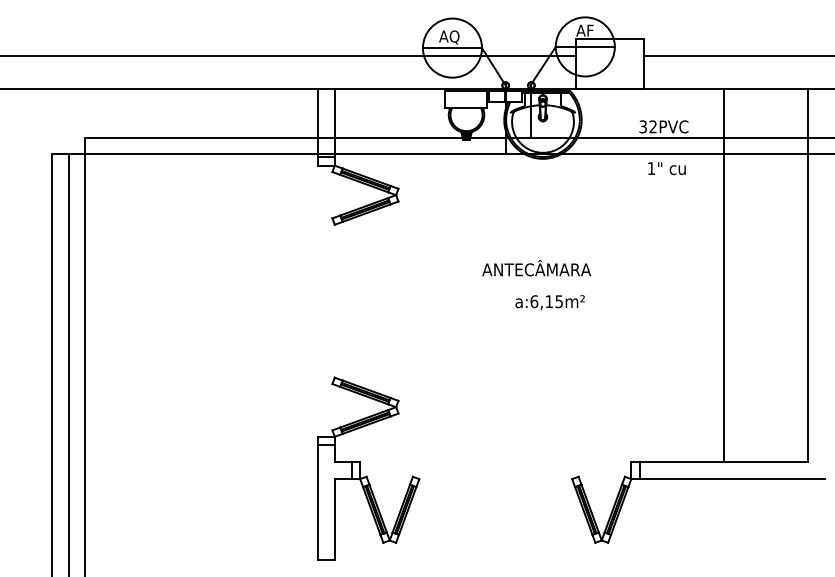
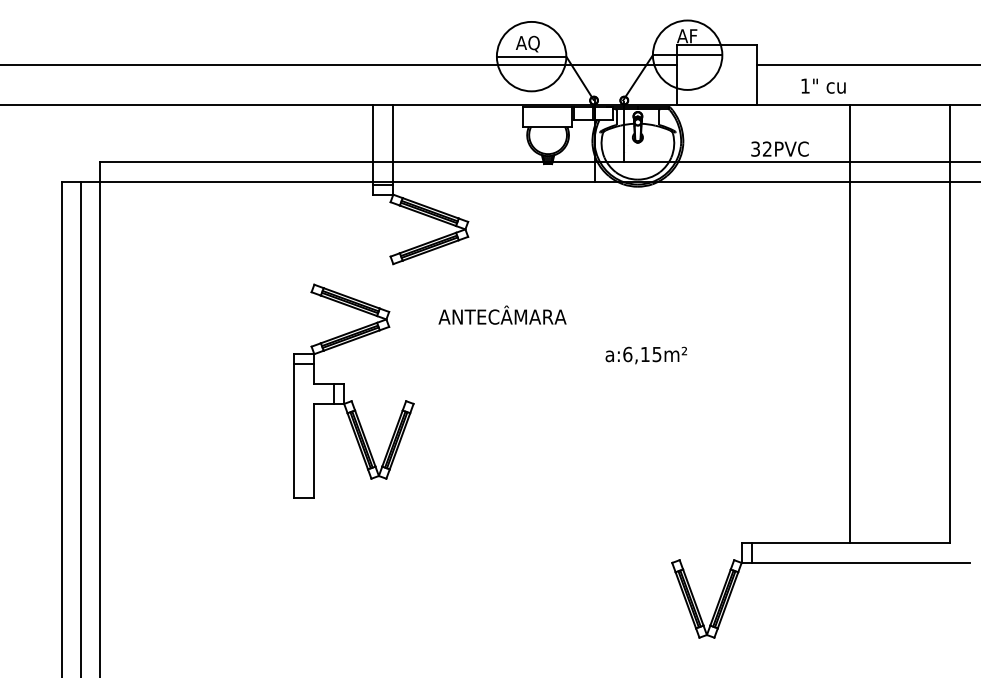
text: (666, 168) -> (823, 85), moved
text: (536, 267) -> (502, 314), moved
part: (360, 467) -> (344, 390), moved

